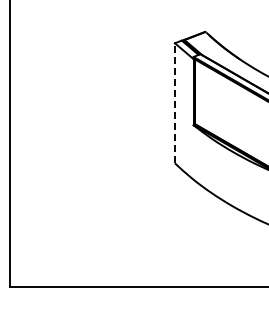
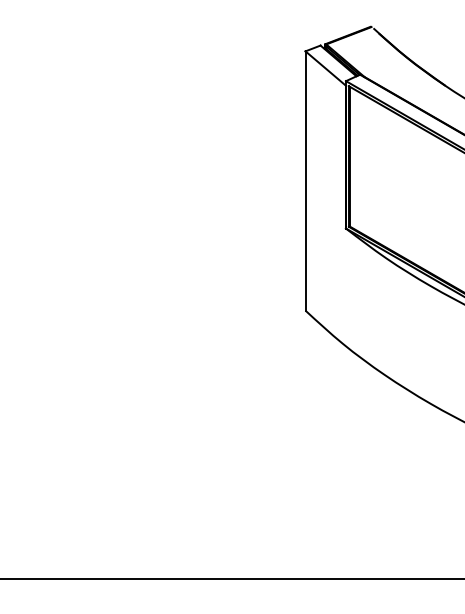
line: (174, 102) -> (304, 179), dashed -> solid

